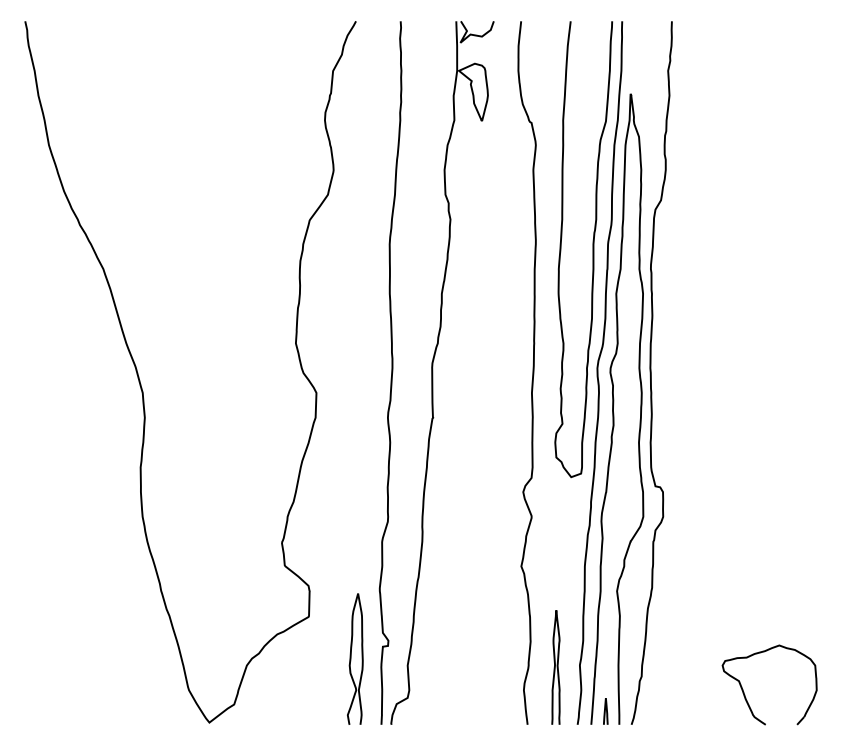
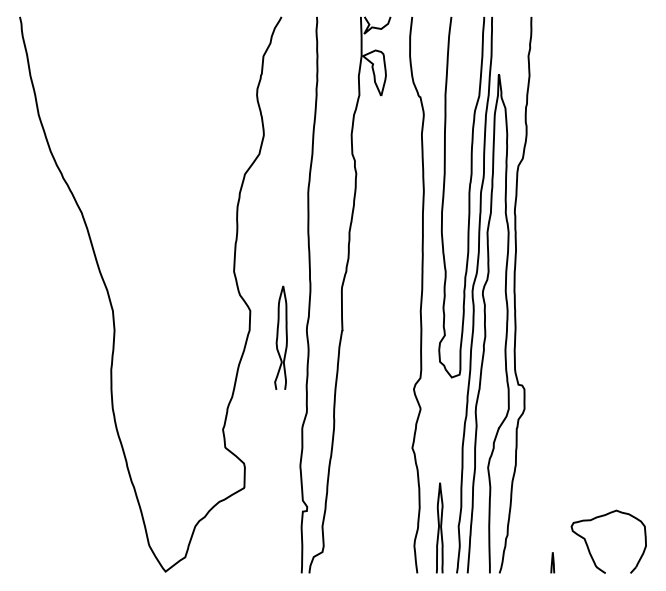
curve: (351, 658) -> (278, 337), moved
curve: (605, 711) -> (552, 562), moved

